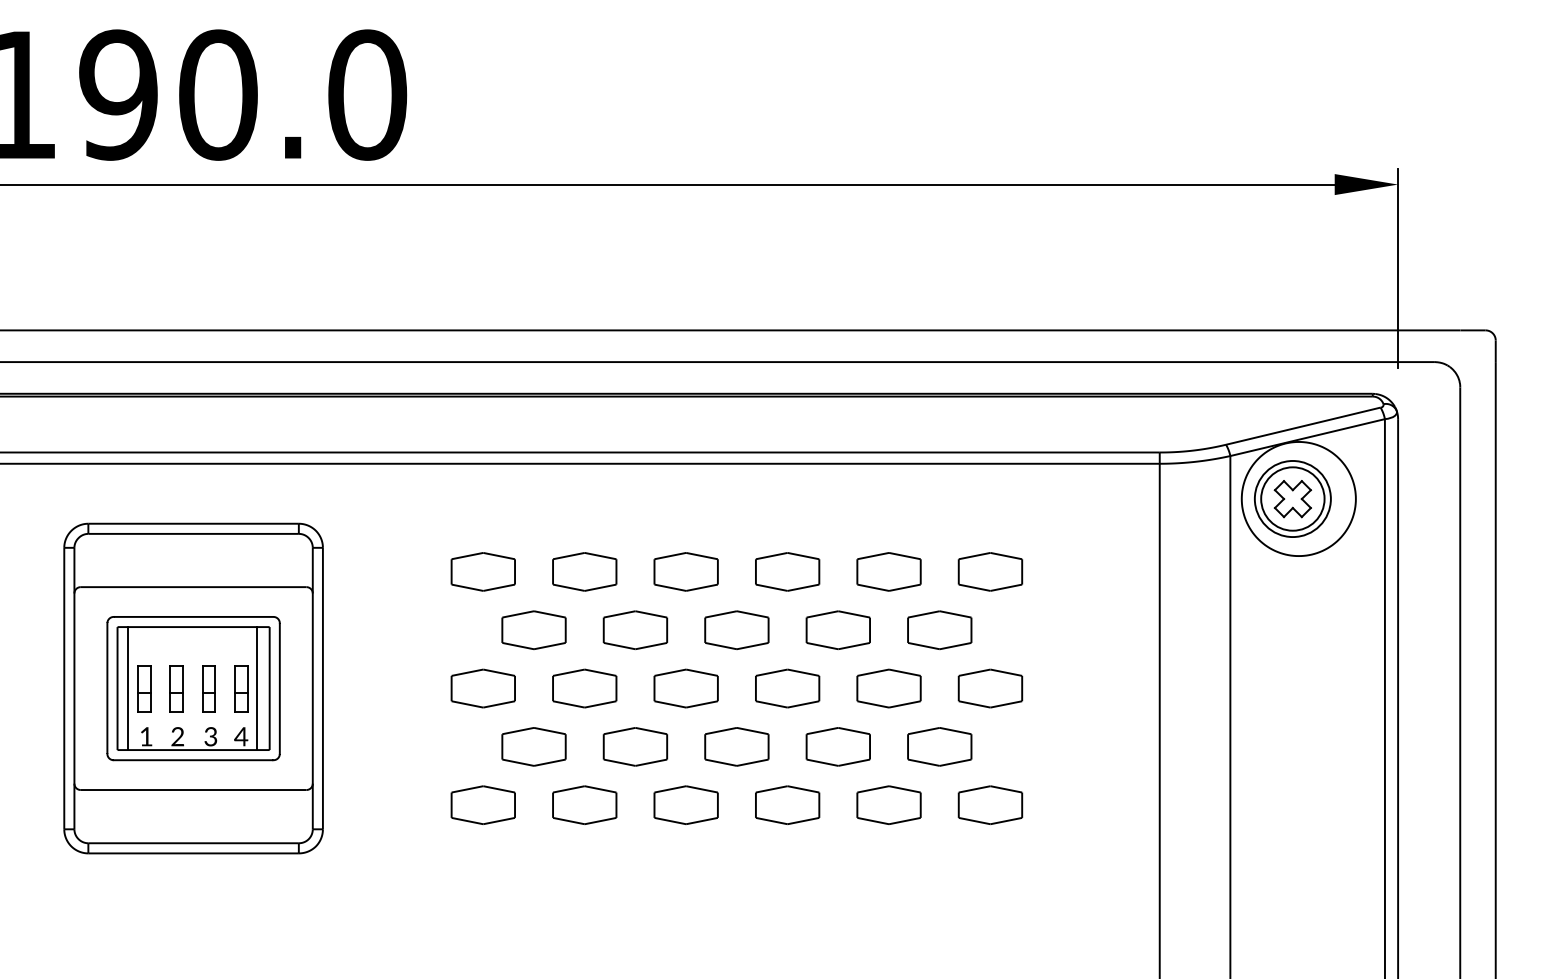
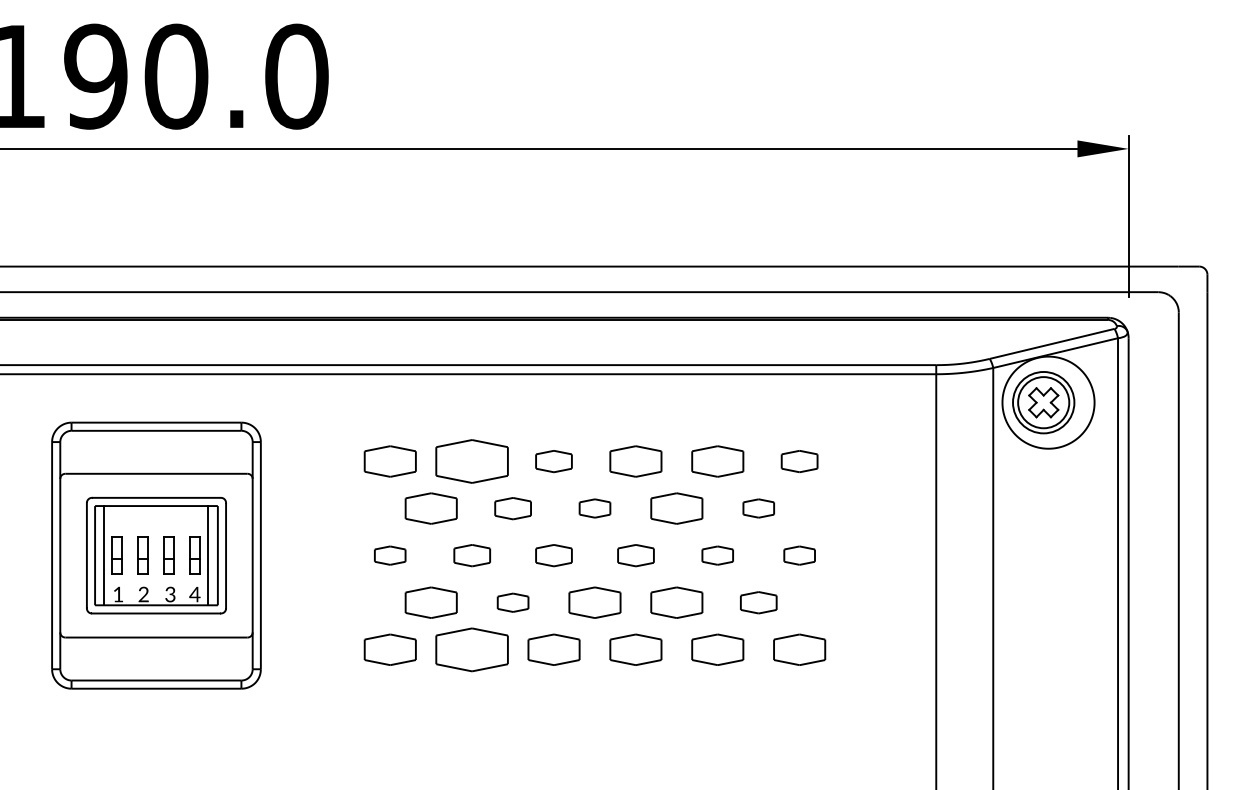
part: (584, 571) -> (471, 461), size x1.4
part: (685, 571) -> (553, 461), size x0.7
part: (990, 571) -> (799, 461), size x0.7
part: (736, 629) -> (594, 507), size x0.6
part: (939, 629) -> (758, 507), size x0.6
part: (635, 630) -> (513, 508), size x0.7
part: (482, 688) -> (389, 555), size x0.6
part: (584, 688) -> (471, 555), size x0.7
part: (685, 688) -> (553, 555), size x0.7
part: (787, 688) -> (635, 555), size x0.7
part: (888, 688) -> (717, 555), size x0.6
part: (990, 688) -> (799, 555), size x0.6
part: (635, 746) -> (513, 602), size x0.6
part: (939, 746) -> (758, 602), size x0.7
part: (584, 804) -> (471, 649), size x1.4

